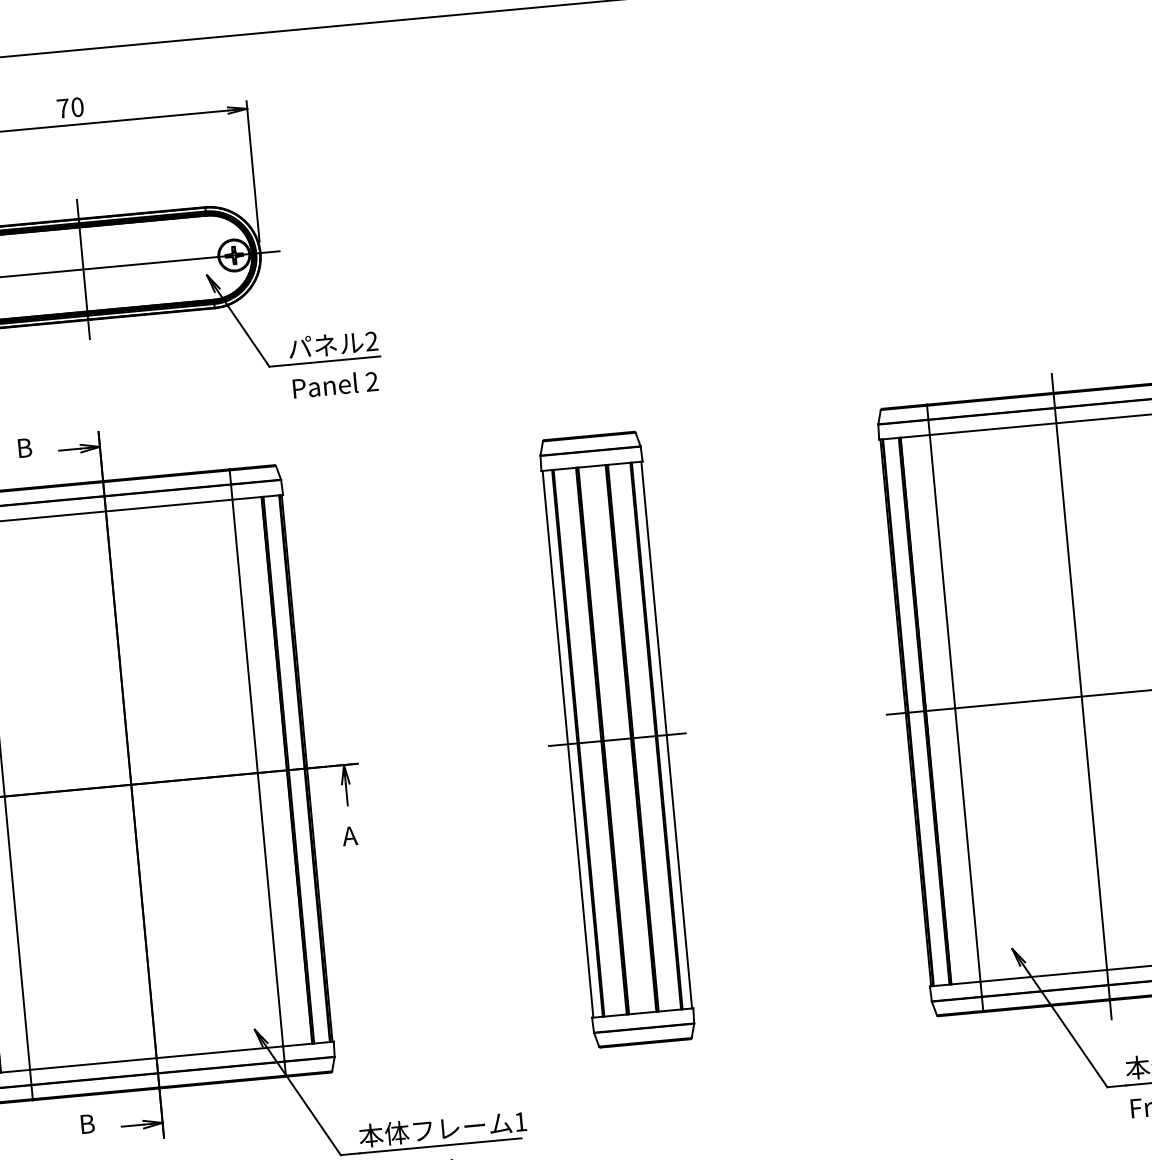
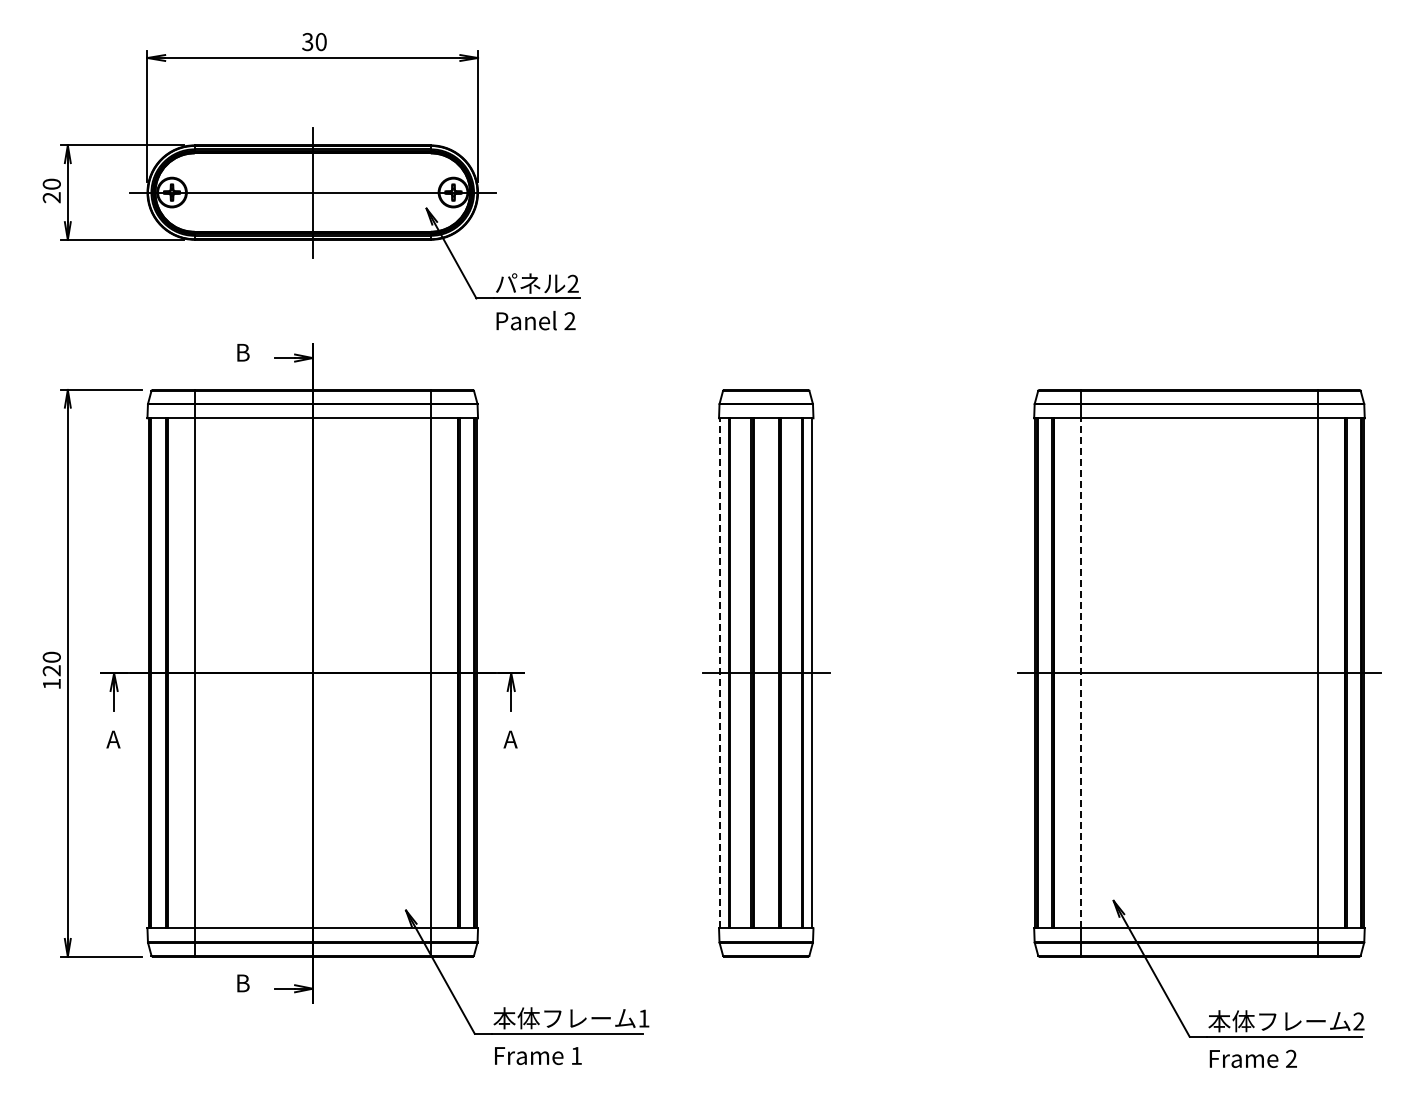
text: (62, 108) -> (307, 41), 70 -> 30
line: (1081, 696) -> (1199, 673), removed
line: (955, 707) -> (1081, 672), solid -> dashed
line: (568, 743) -> (720, 672), solid -> dashed

